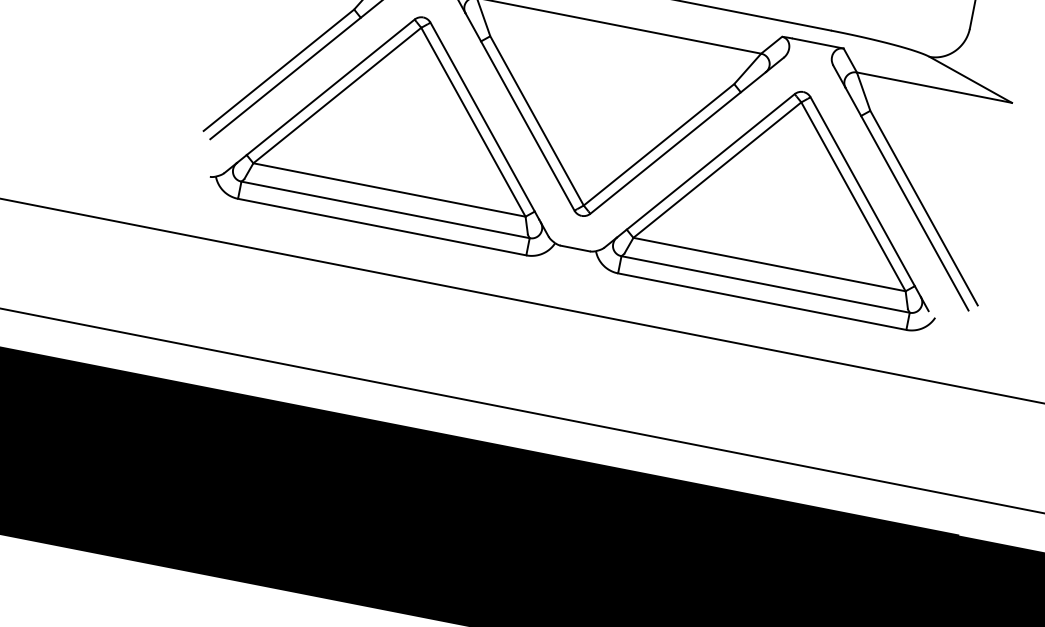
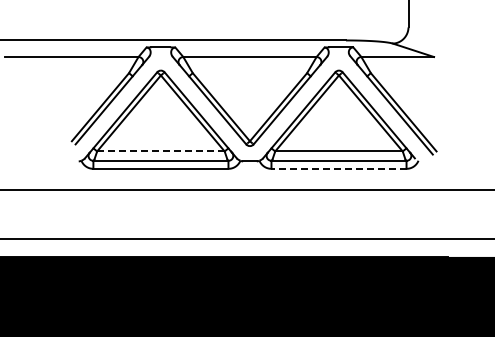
line: (388, 189) -> (160, 151), solid -> dashed
line: (763, 301) -> (339, 168), solid -> dashed

